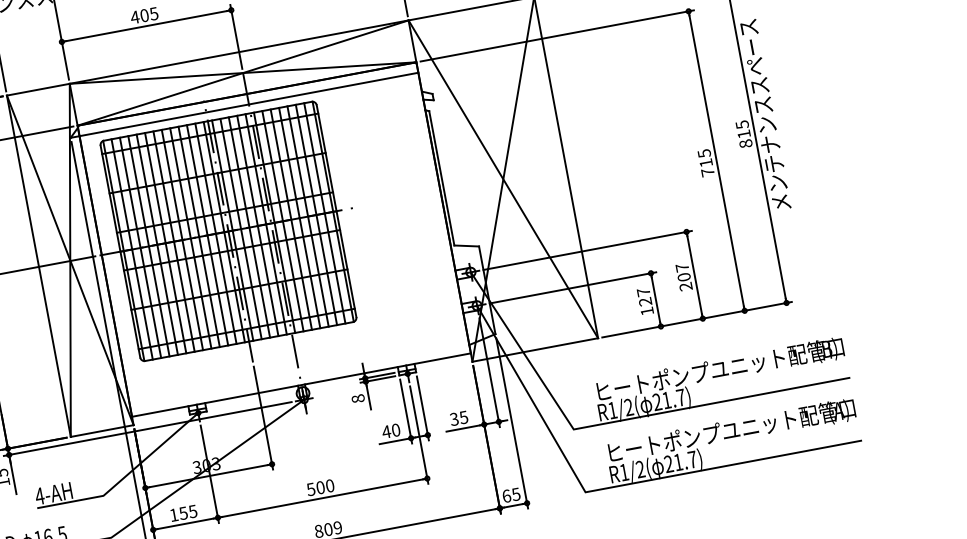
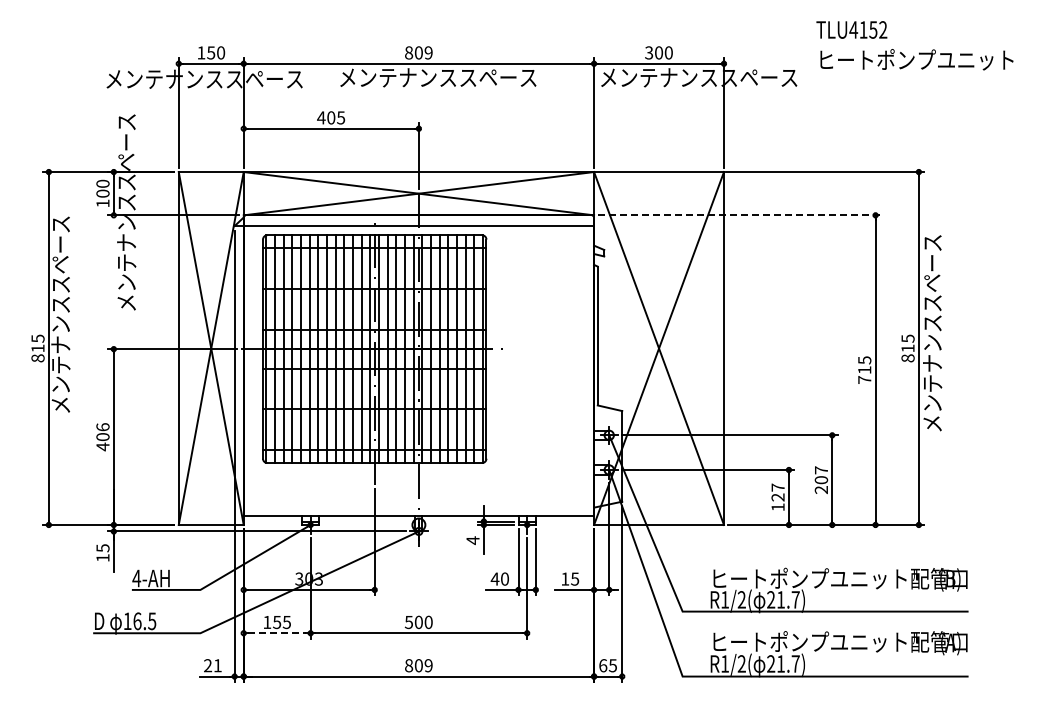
line: (558, 35) -> (740, 215), solid -> dashed
text: (357, 398) -> (472, 540), 8 -> 4
text: (454, 418) -> (565, 578), 35 -> 15
line: (185, 524) -> (277, 633), solid -> dashed

